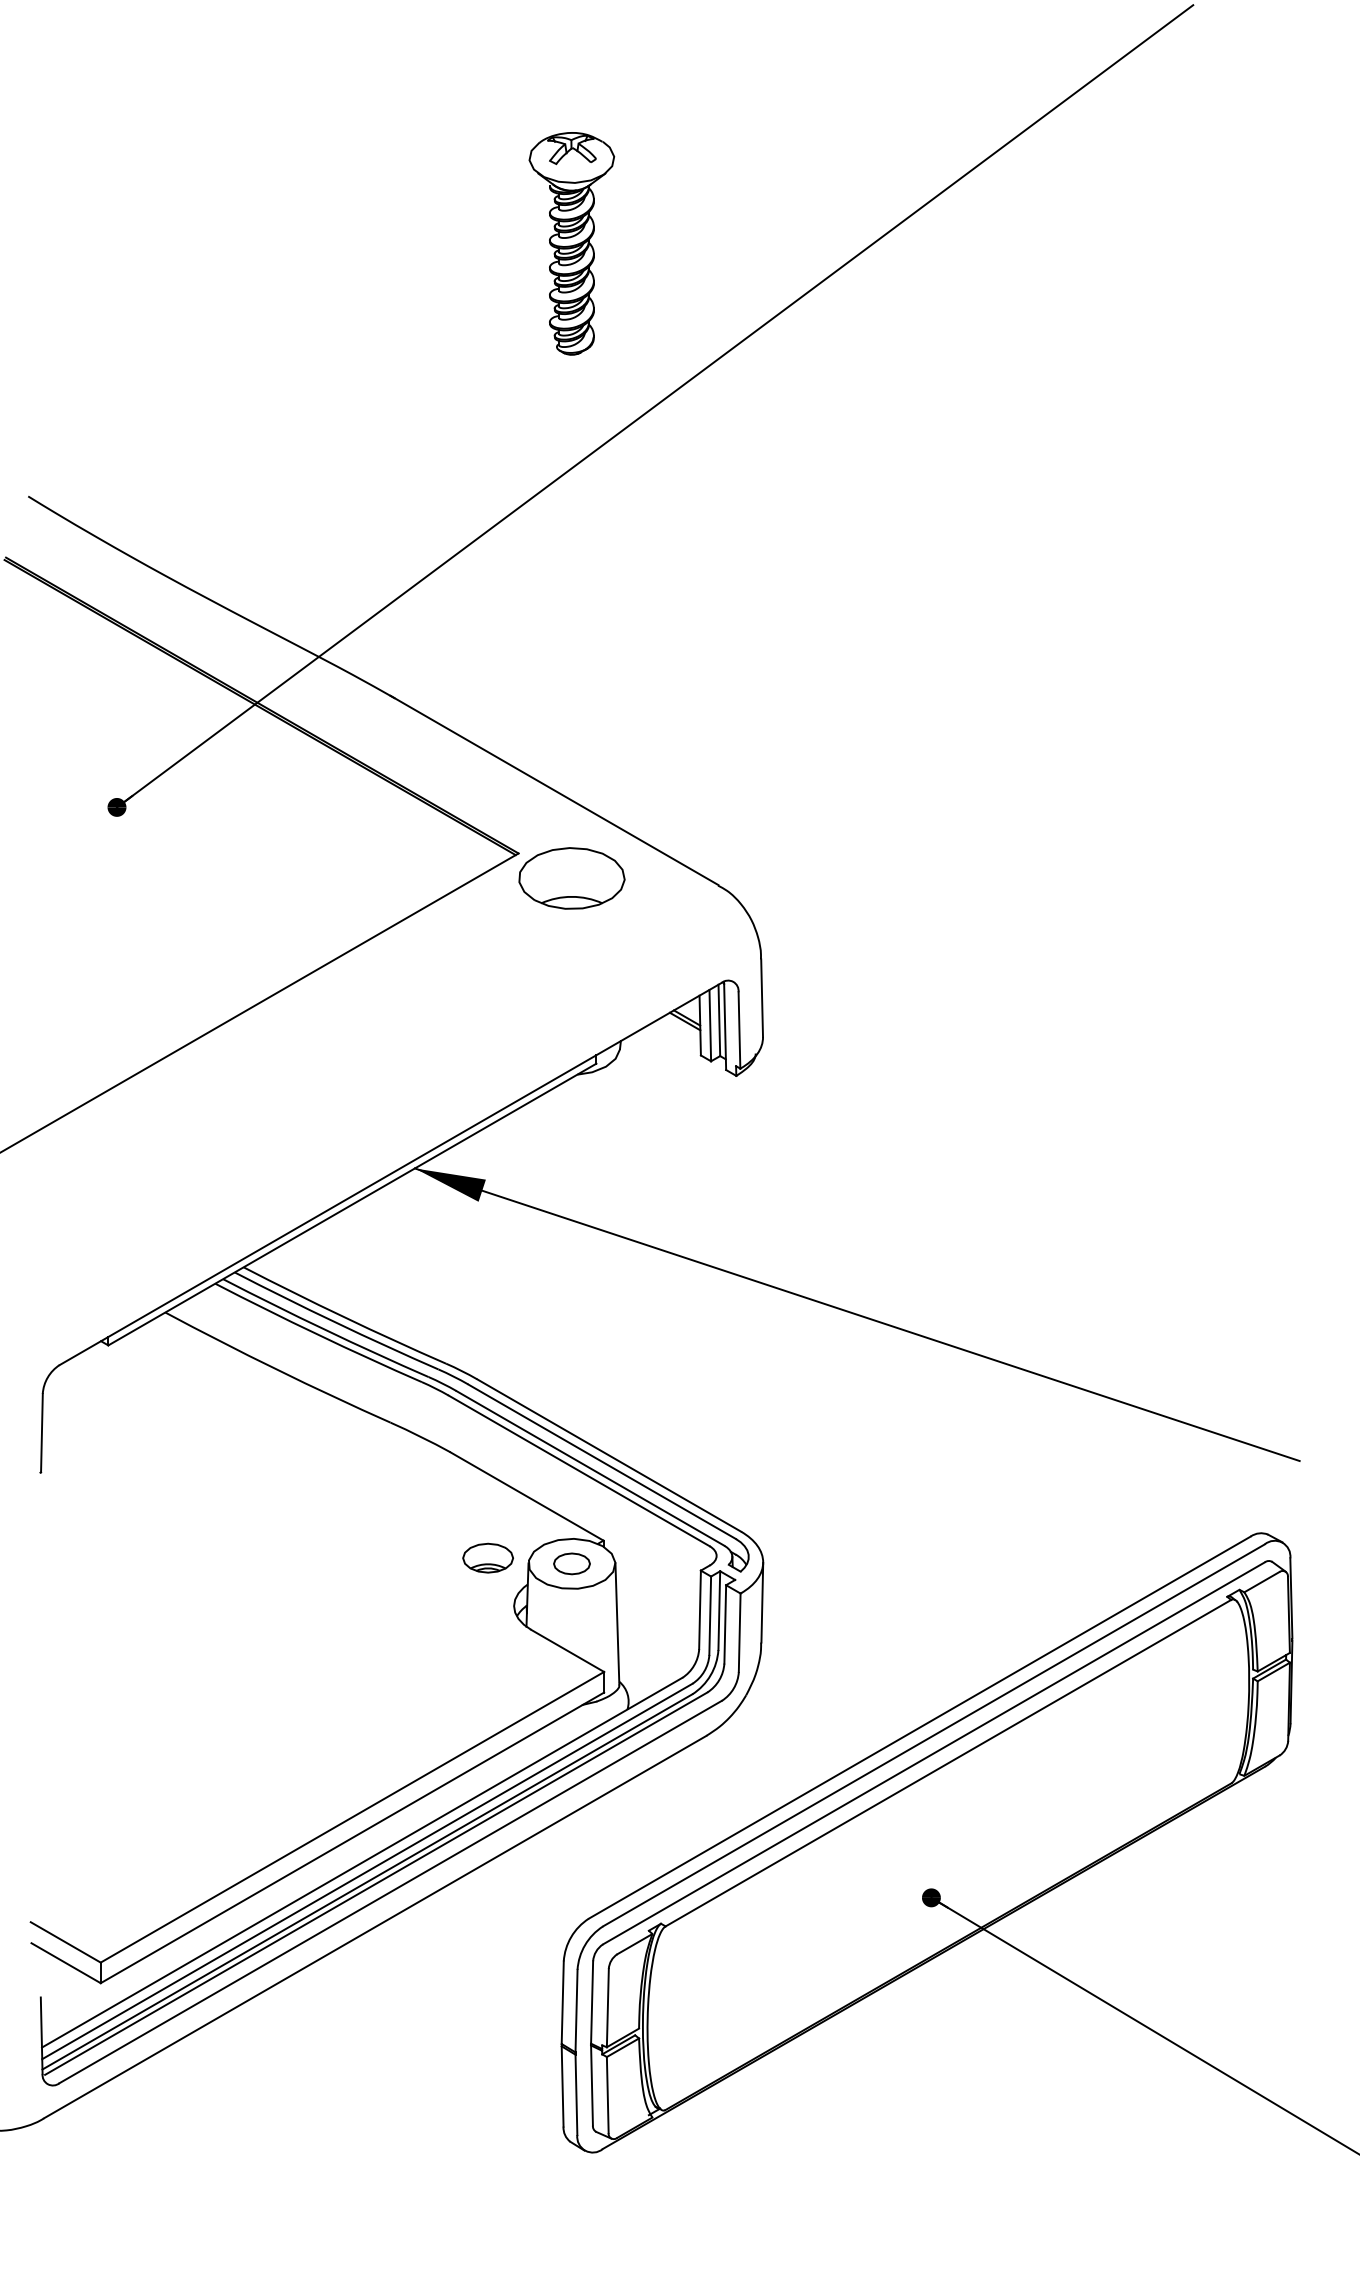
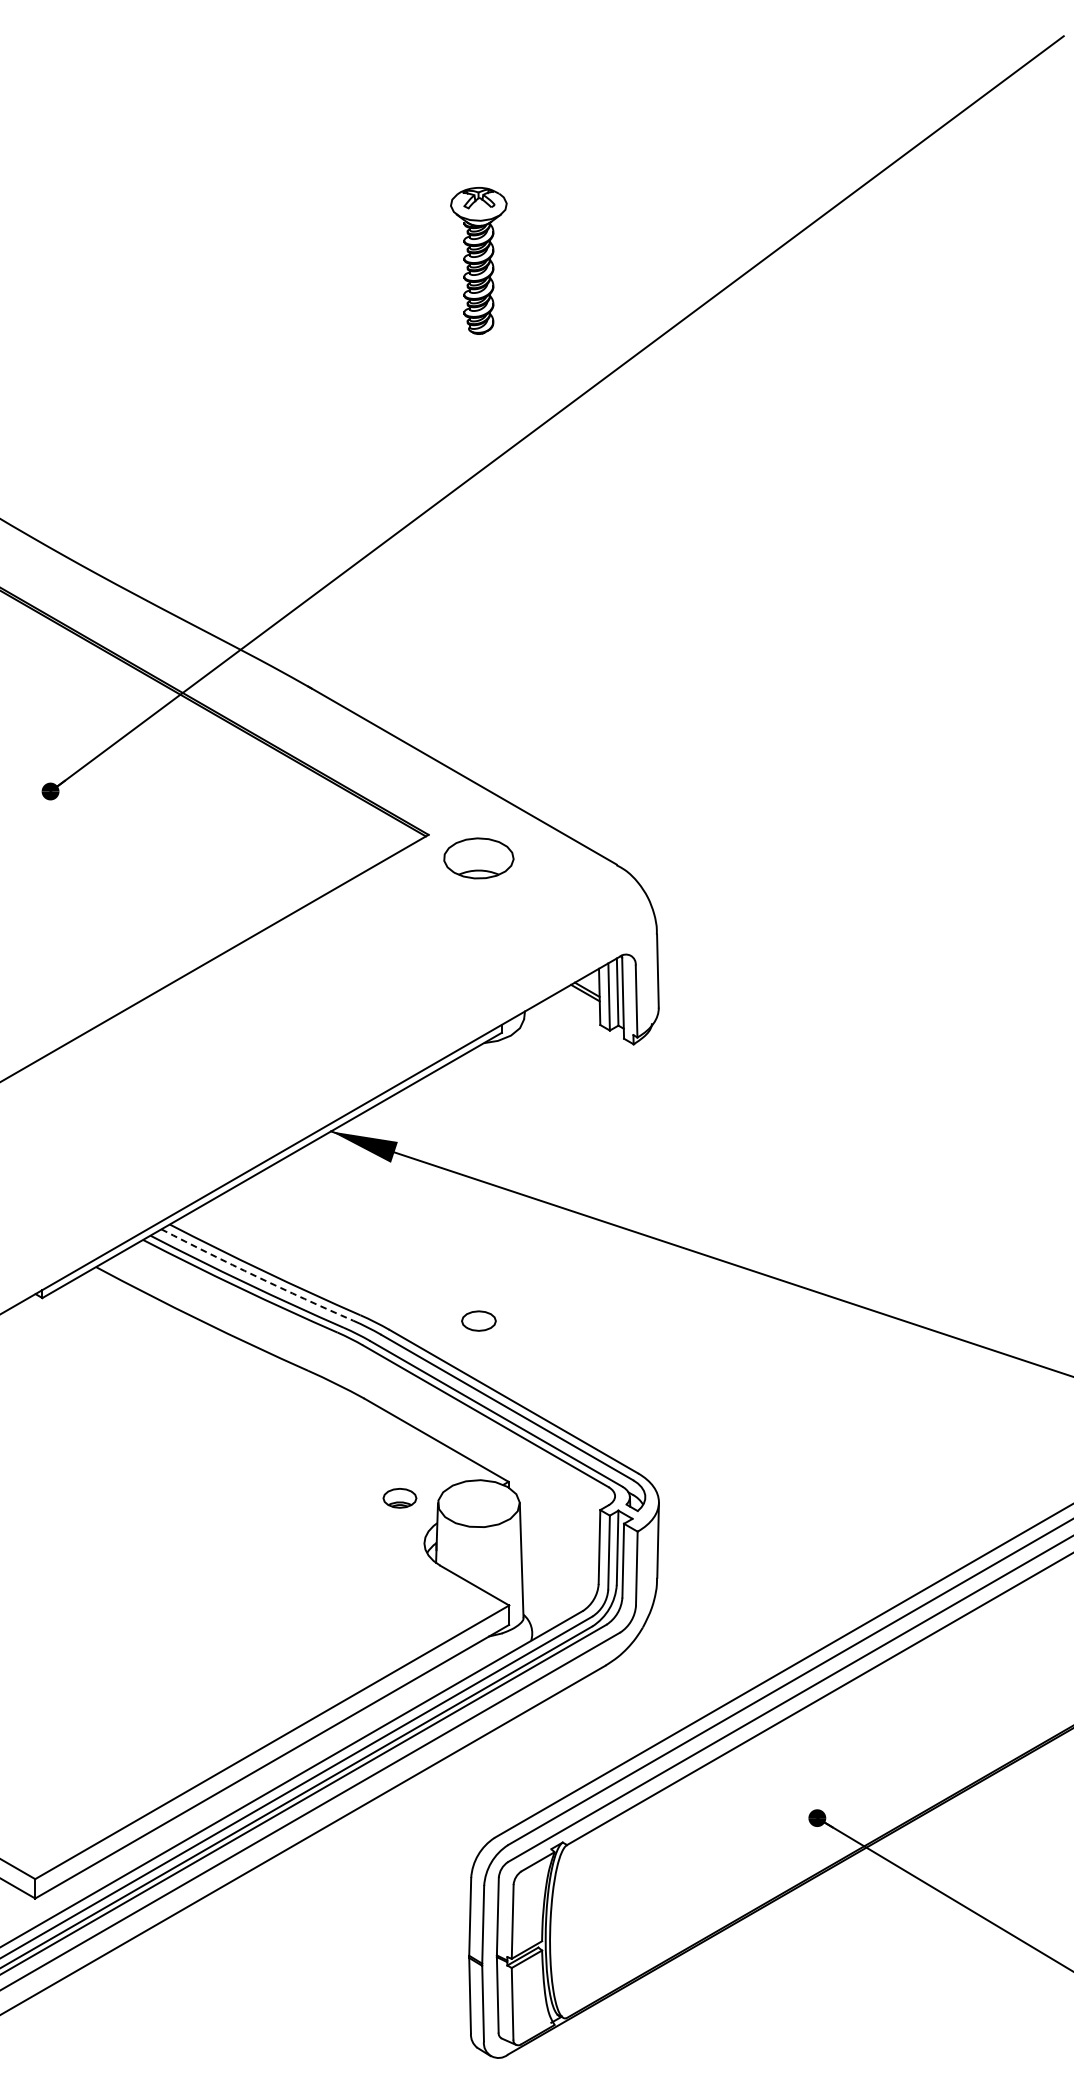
part: (571, 243) -> (478, 260), size x0.7
part: (571, 878) -> (478, 858), size x0.7
arc: (335, 1322) -> (256, 1276), solid -> dashed
part: (487, 1557) -> (399, 1497), size x0.7
part: (571, 1563) -> (478, 1320), moved

